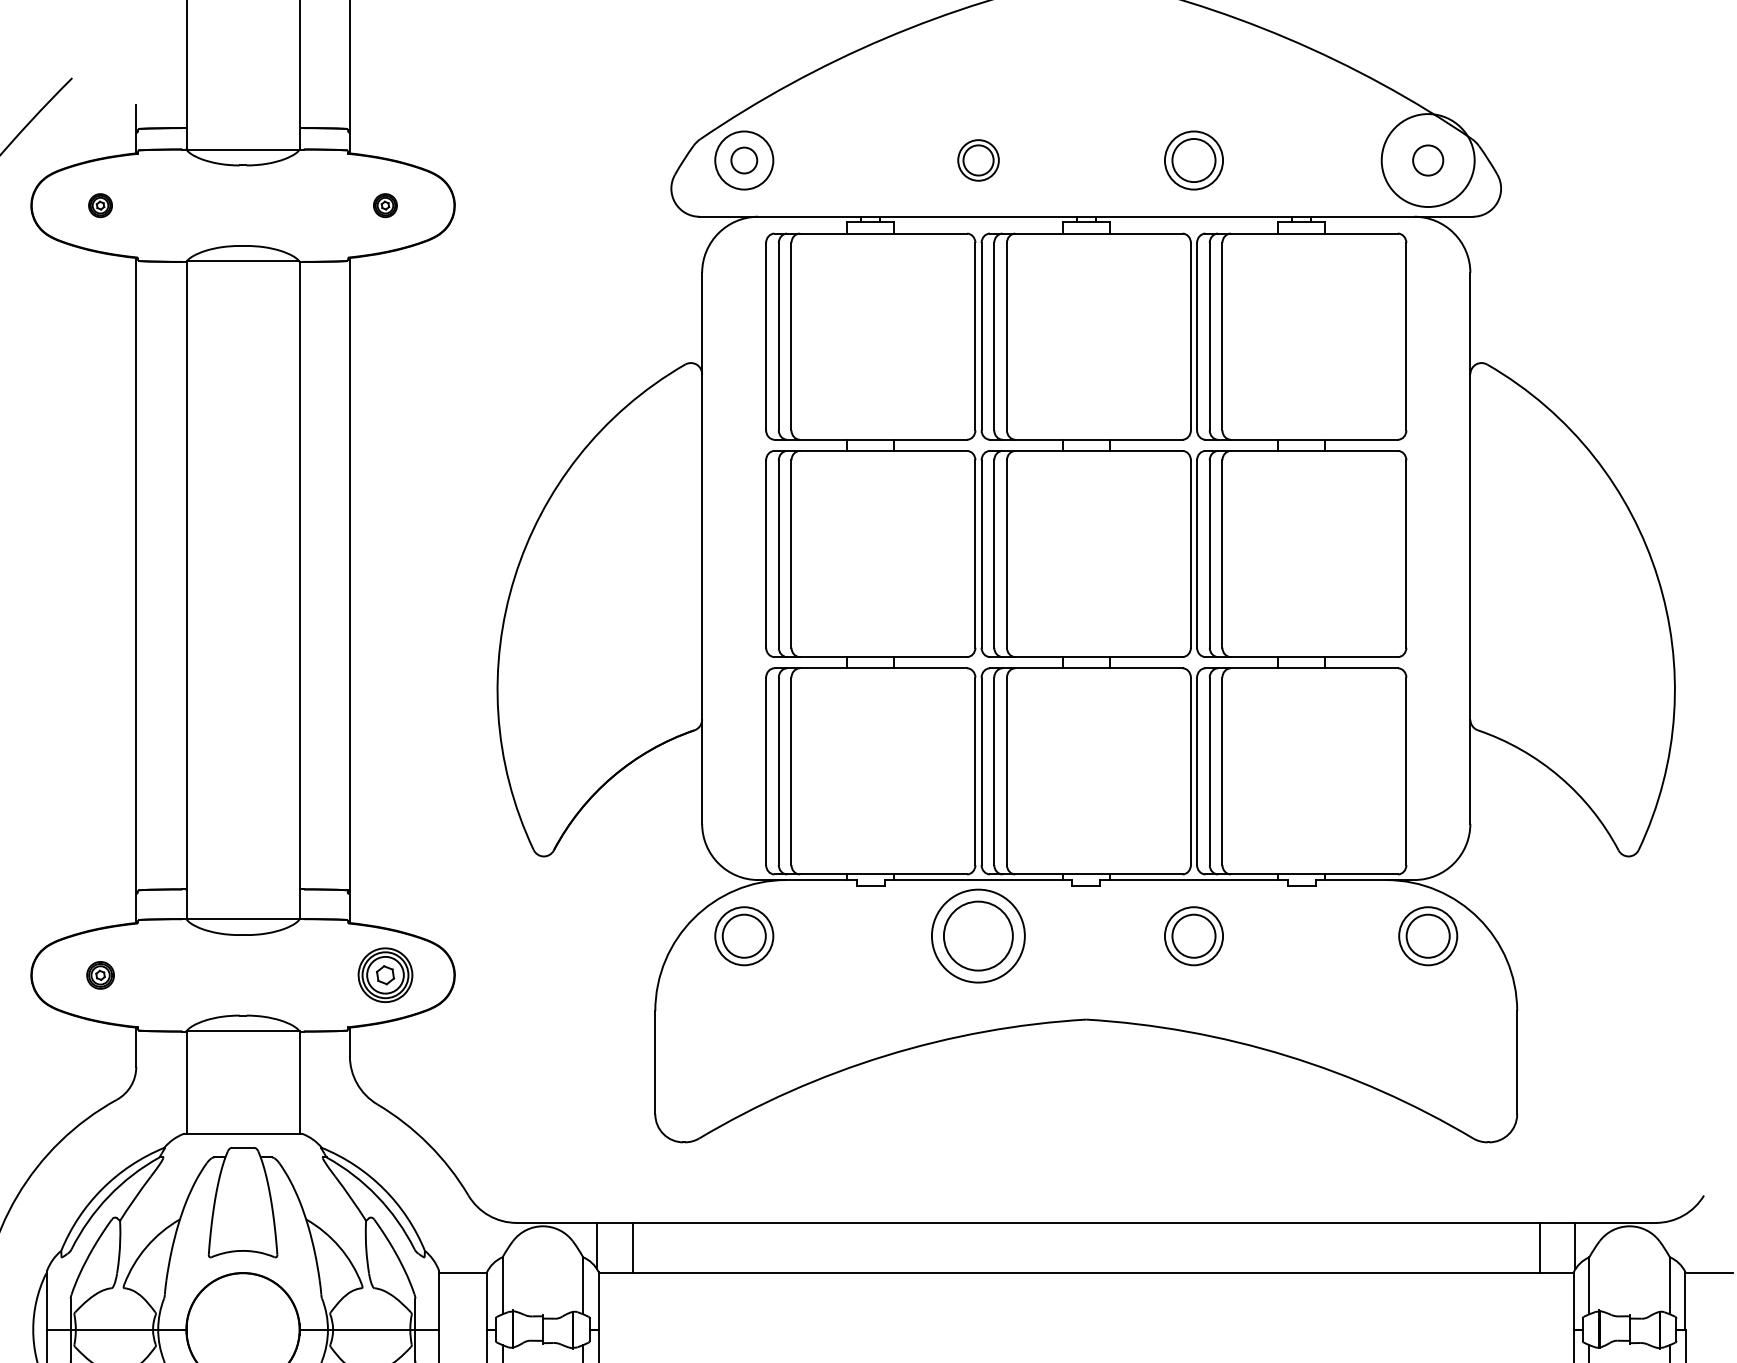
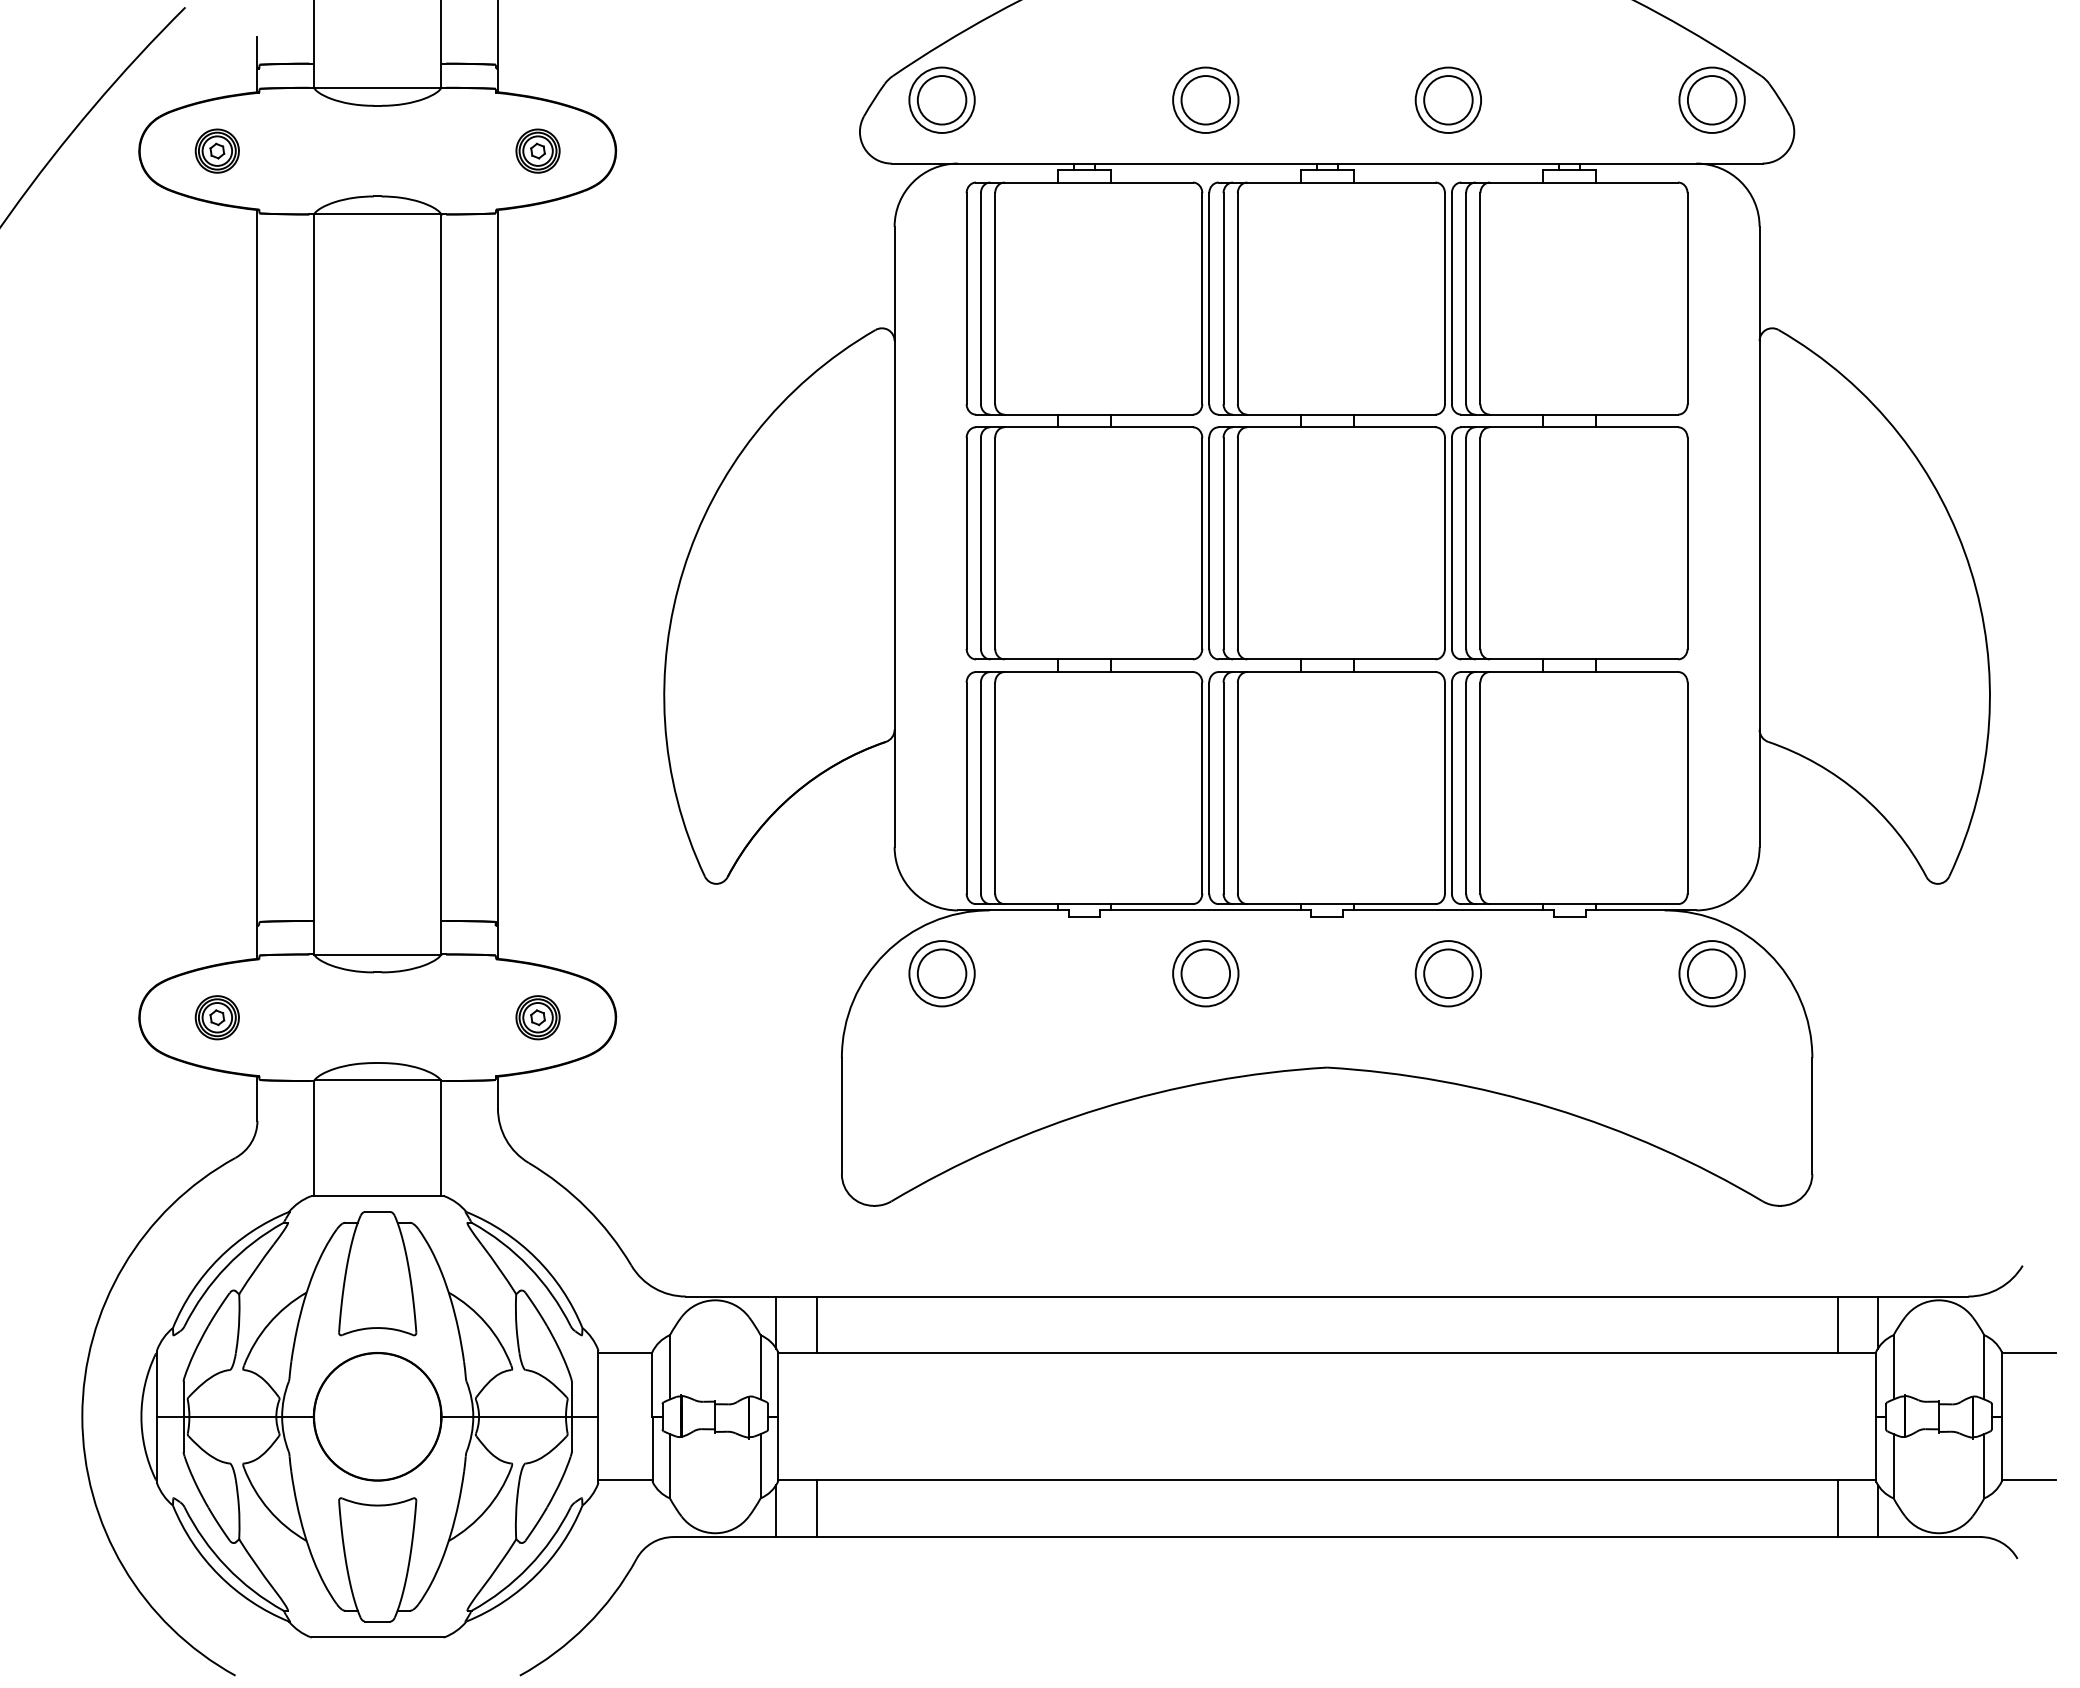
part: (978, 159) -> (1205, 99), size x1.43
circle: (1427, 159) -> (1711, 99), size x0.62
circle: (743, 160) -> (941, 100), size x1.67
circle: (1427, 160) -> (1711, 100), size x1.43
part: (99, 205) -> (216, 150), size x1.67
part: (385, 205) -> (537, 150), size x1.67
part: (978, 936) -> (1205, 973), size x0.62
part: (99, 975) -> (216, 1017), size x1.43
part: (385, 975) -> (537, 1017), size x0.71

